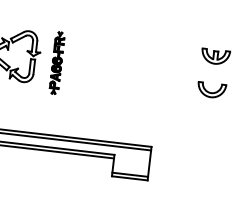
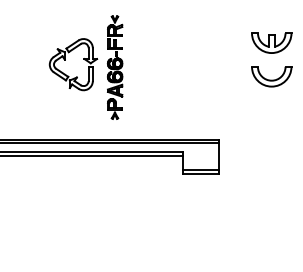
part: (215, 56) -> (271, 42), size x1.43
part: (56, 63) -> (114, 67), size x1.67
part: (211, 90) -> (271, 76), size x1.43

